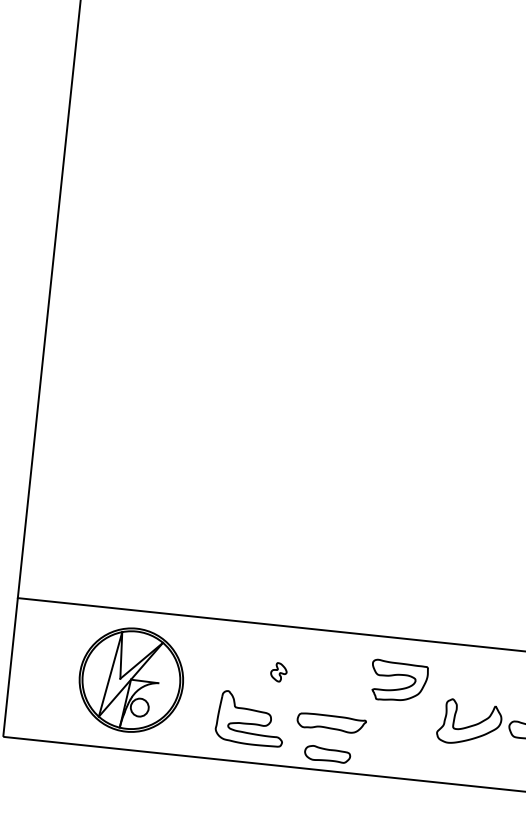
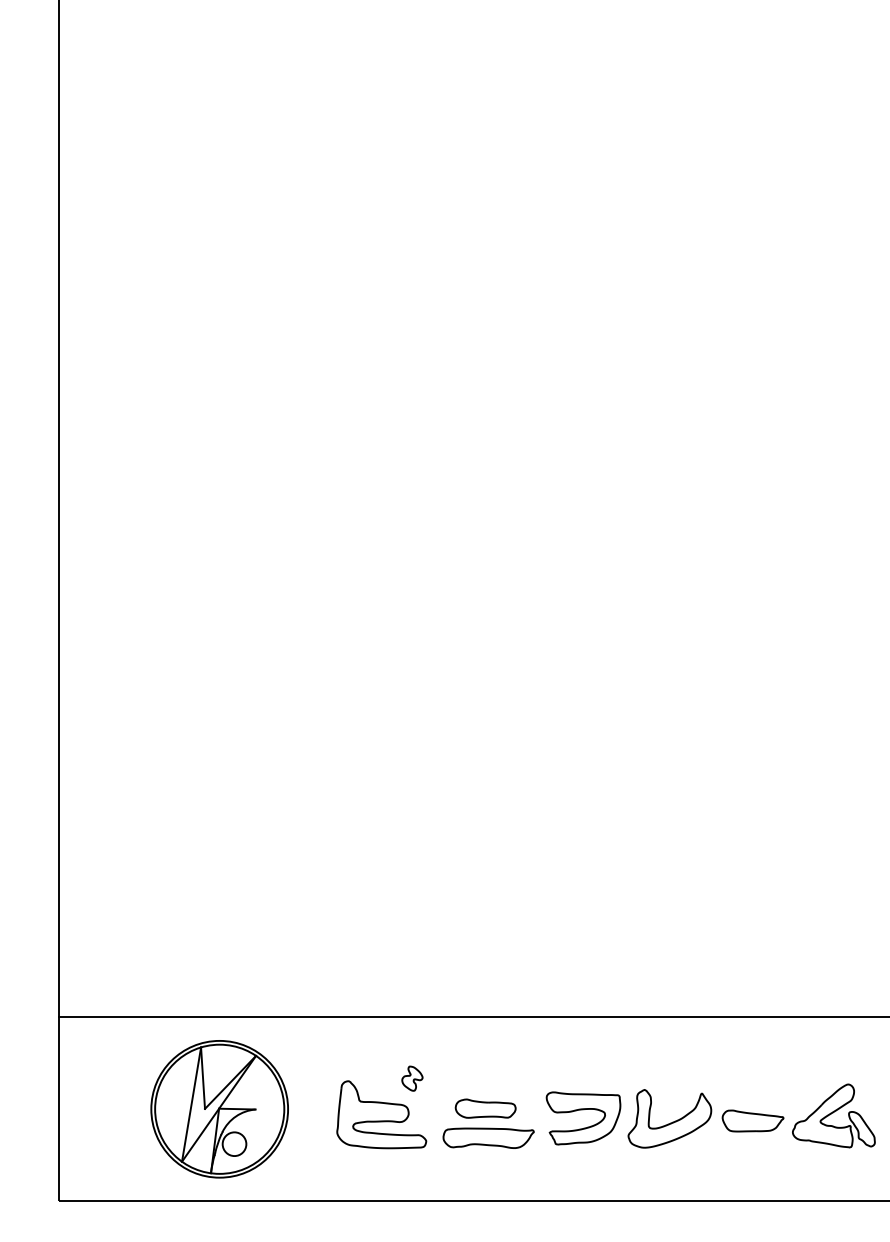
part: (399, 675) -> (583, 1110), moved
curve: (250, 723) -> (381, 1120), moved
curve: (327, 750) -> (485, 1103), moved

